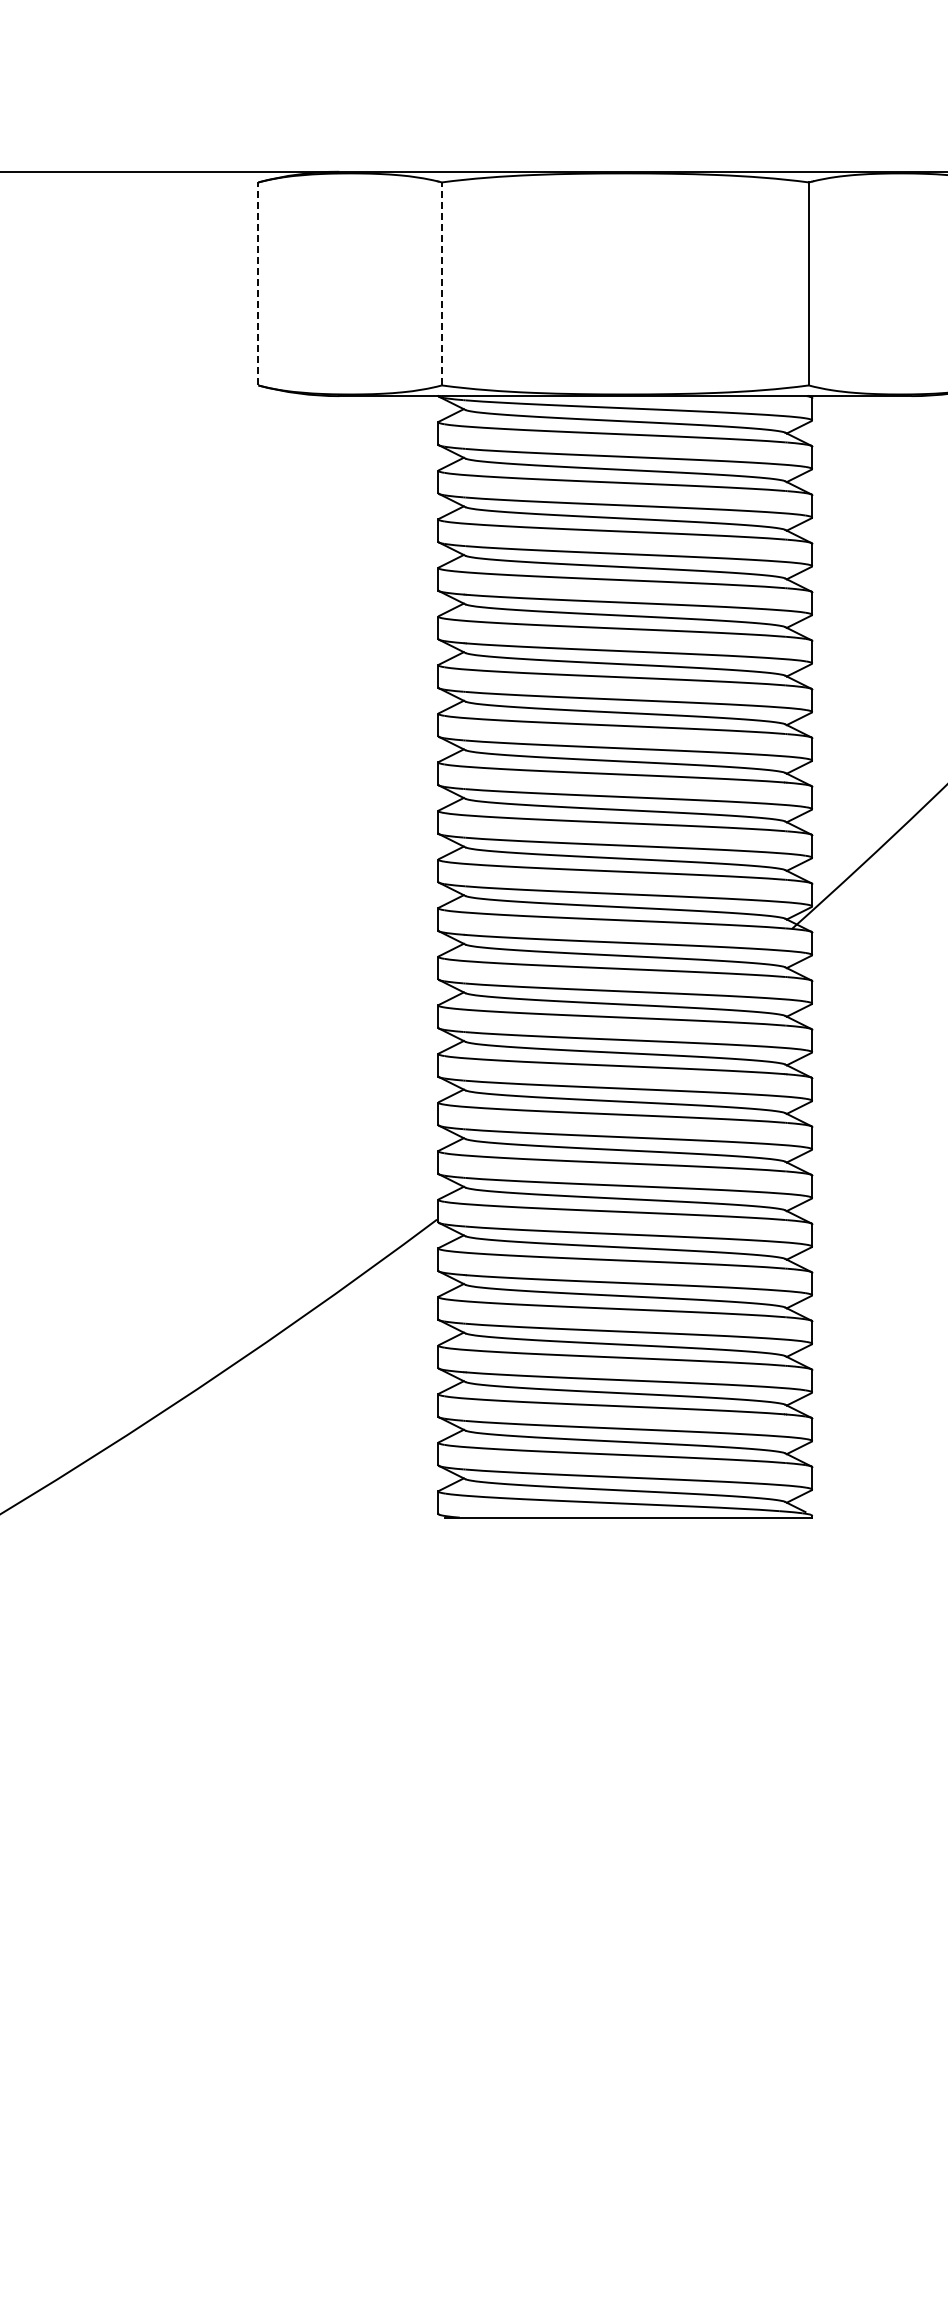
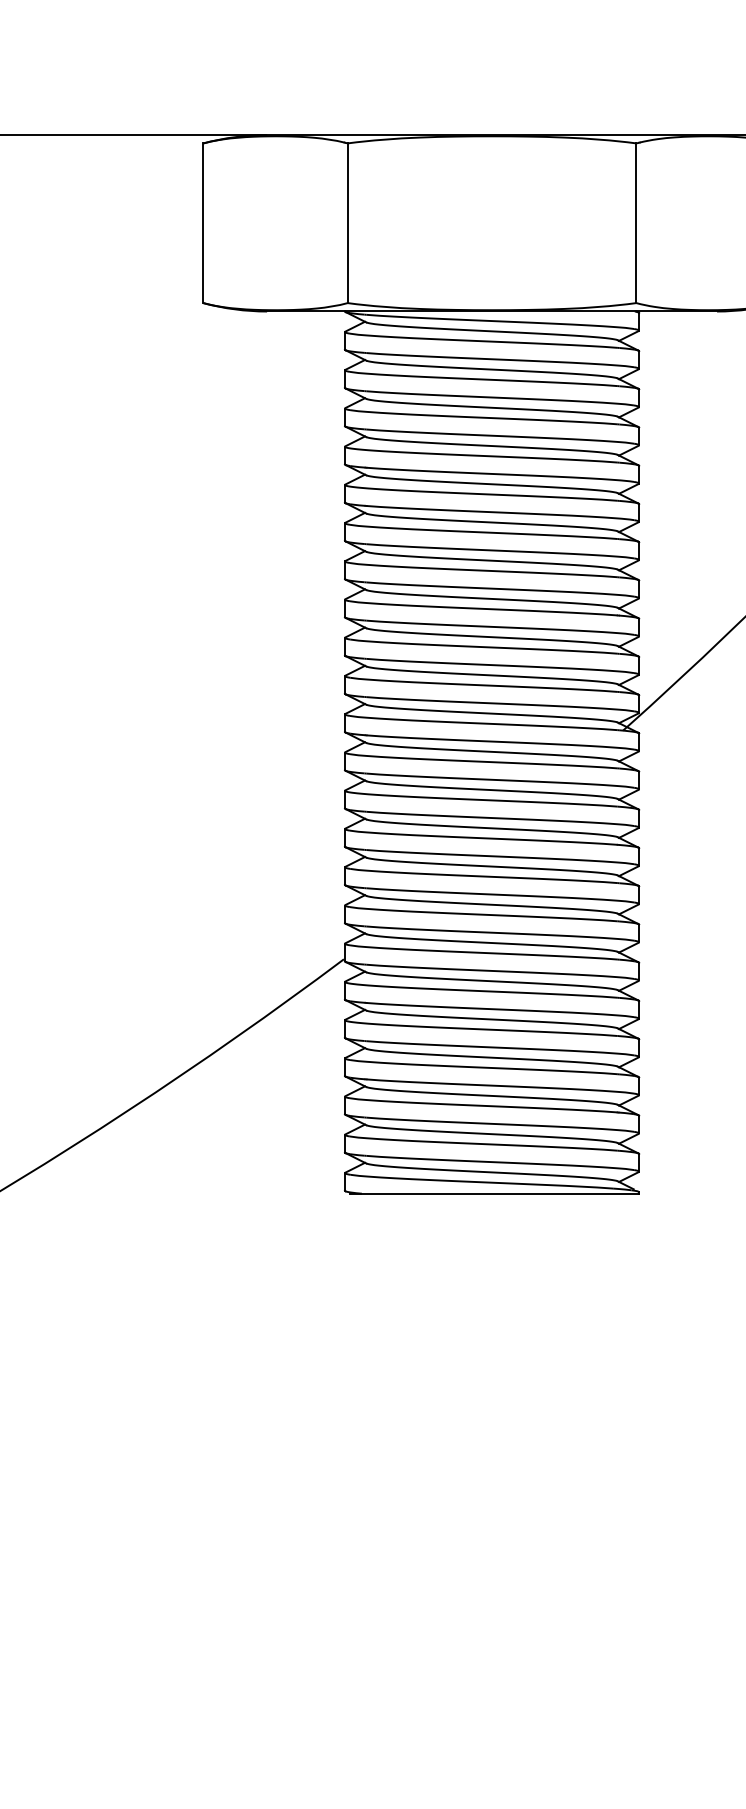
line: (258, 283) -> (203, 222), dashed -> solid
line: (441, 283) -> (347, 222), dashed -> solid

